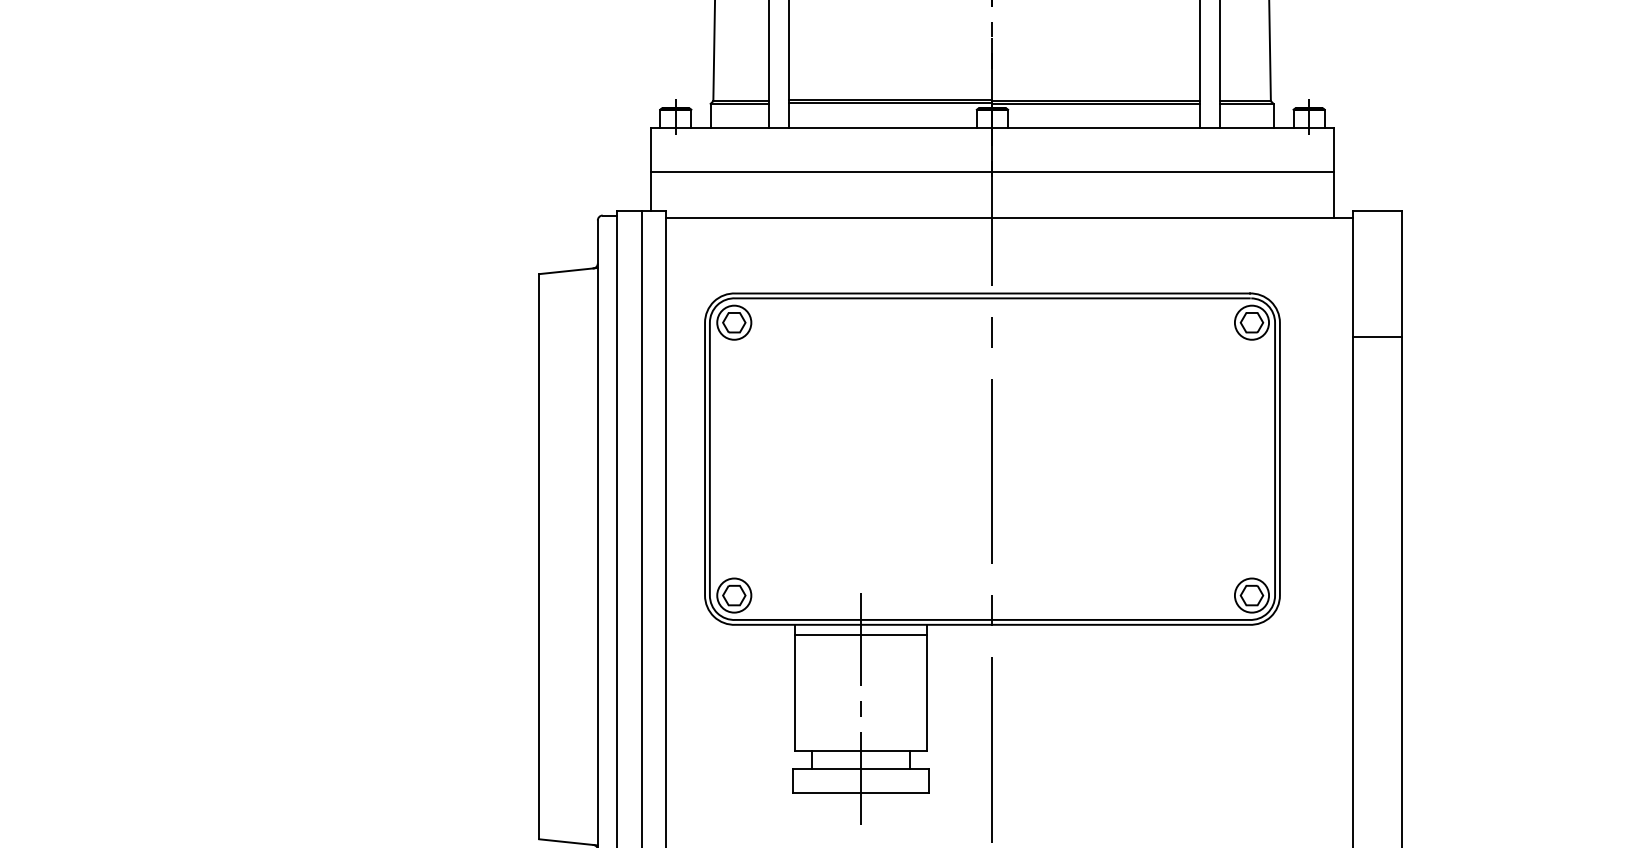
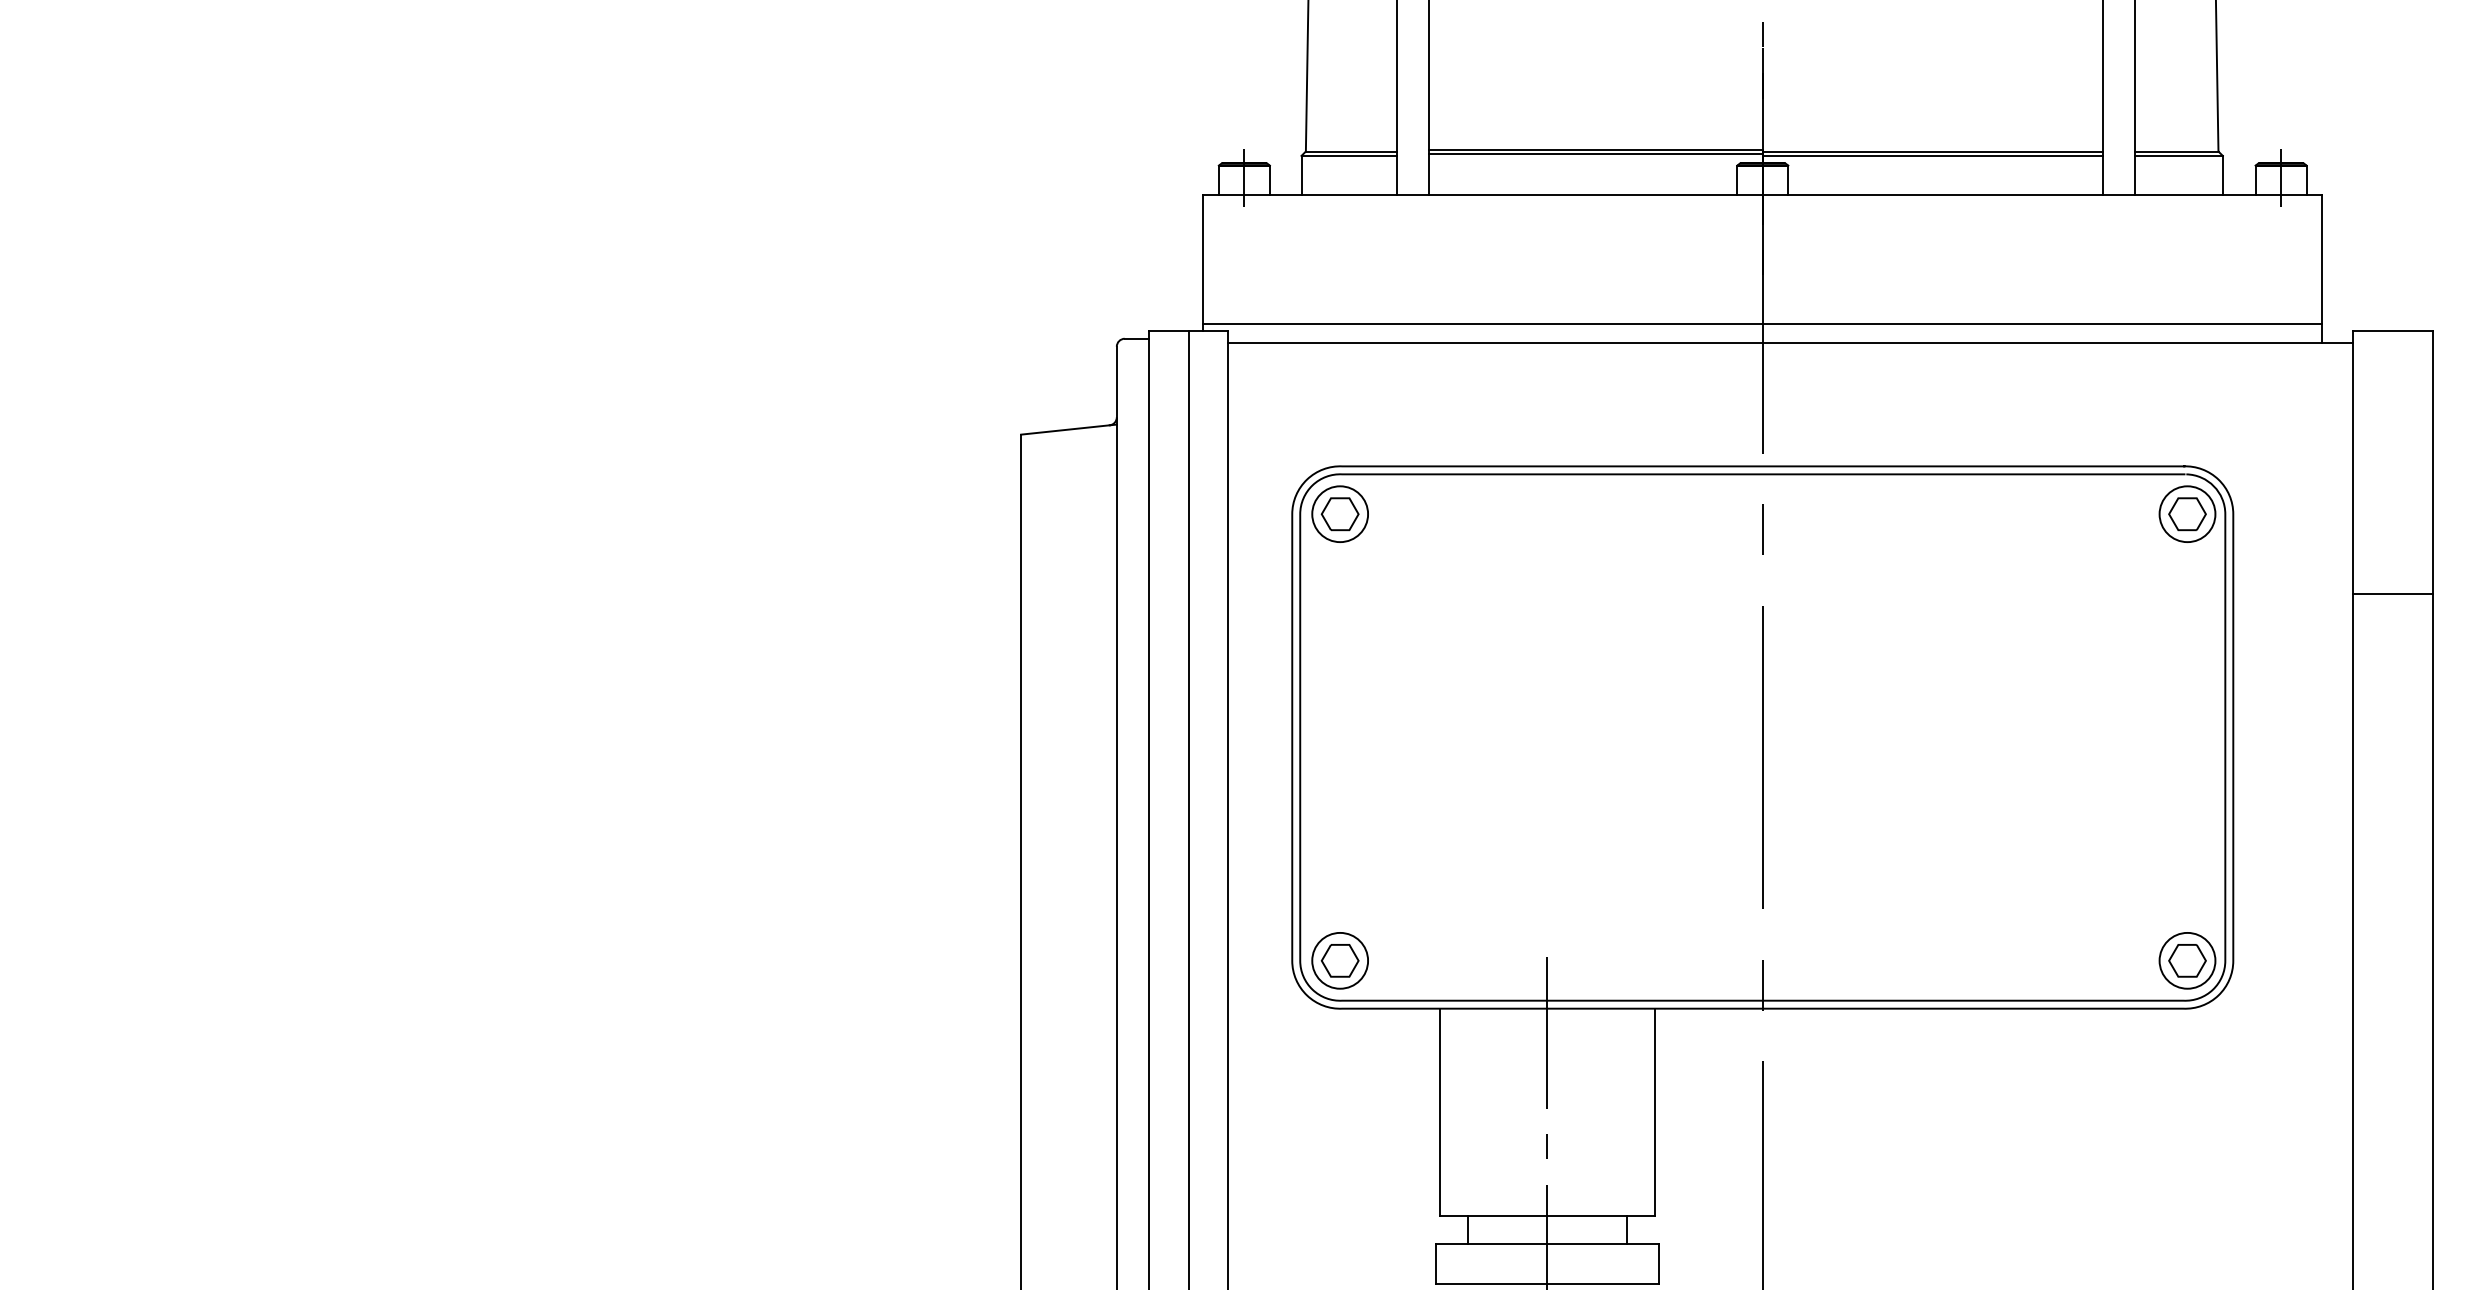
line: (992, 171) -> (1762, 323), moved
line: (1377, 337) -> (2392, 594), moved
line: (860, 634) -> (1546, 1024), removed

